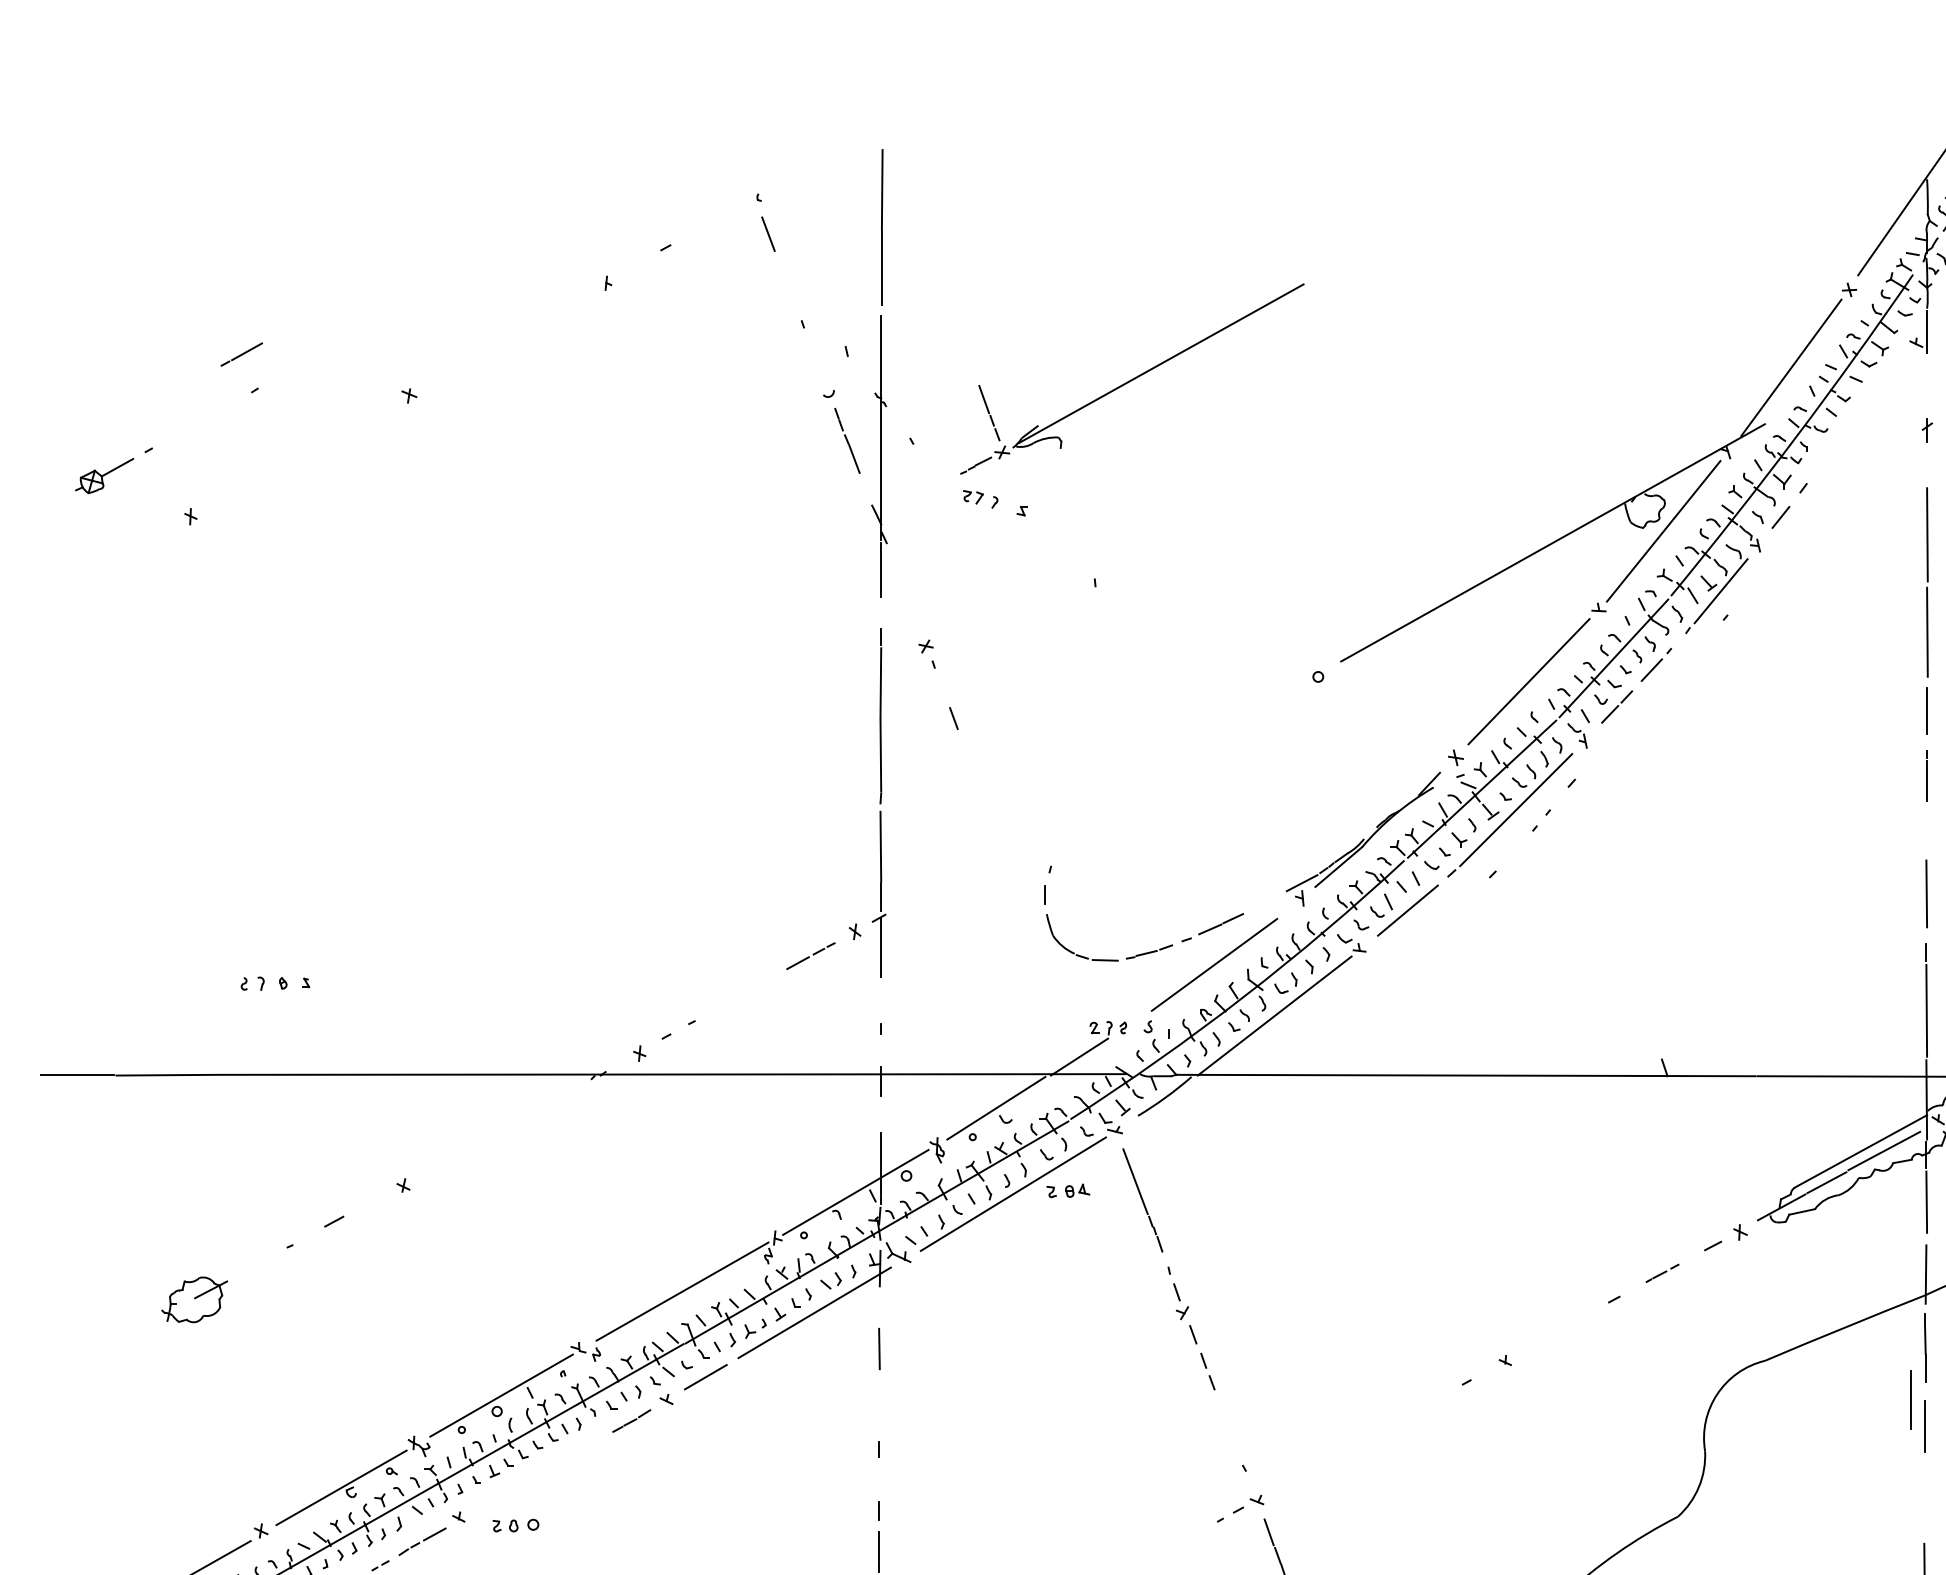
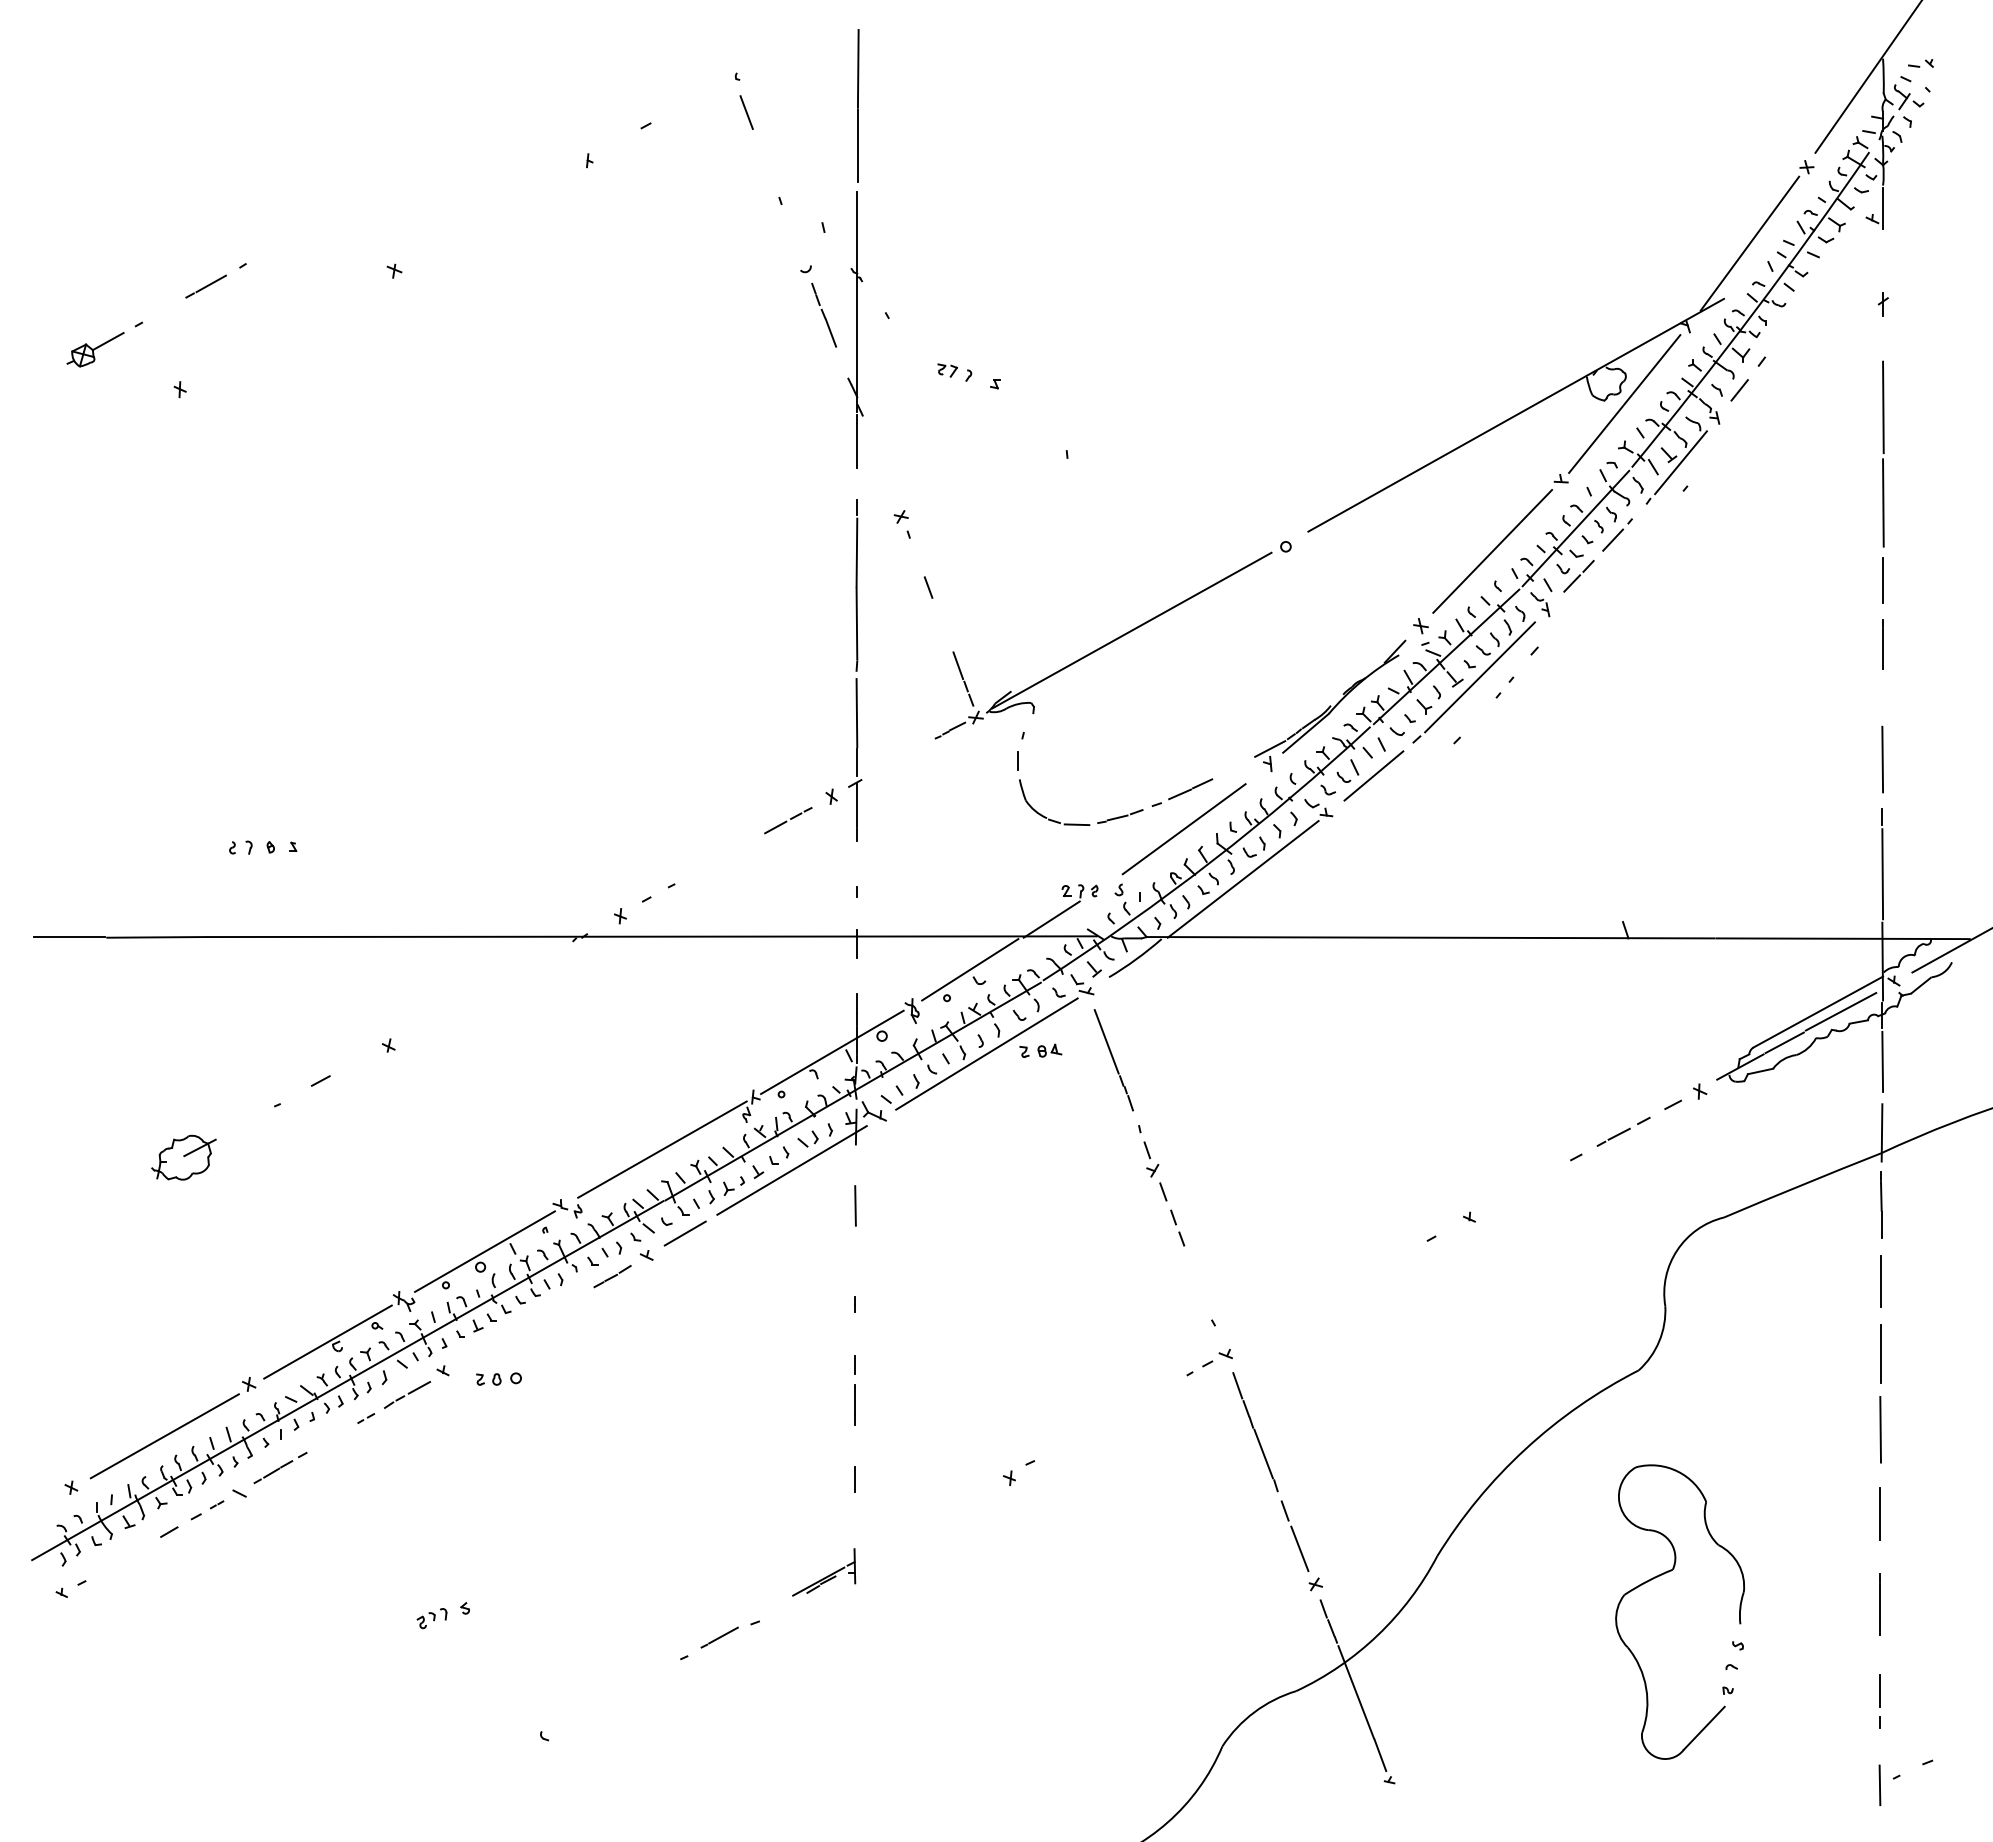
line: (241, 354) -> (205, 286), moved
part: (1132, 378) -> (1103, 645), moved
part: (1662, 1273) -> (1623, 1131), size x1.67
line: (1910, 1399) -> (1880, 1353), moved

